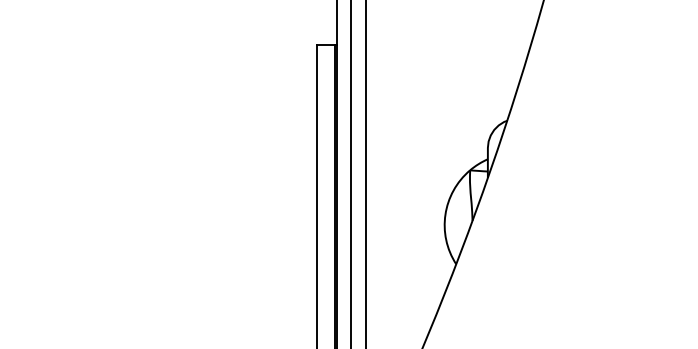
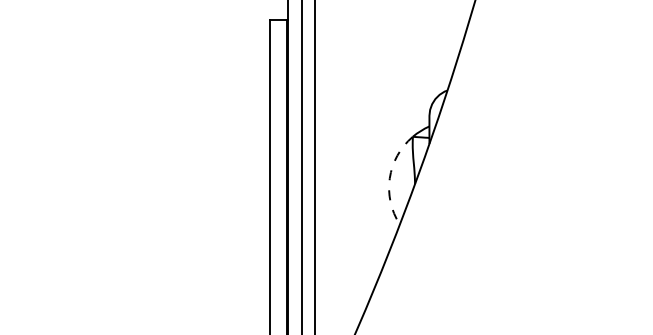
arc: (445, 214) -> (389, 178), solid -> dashed

